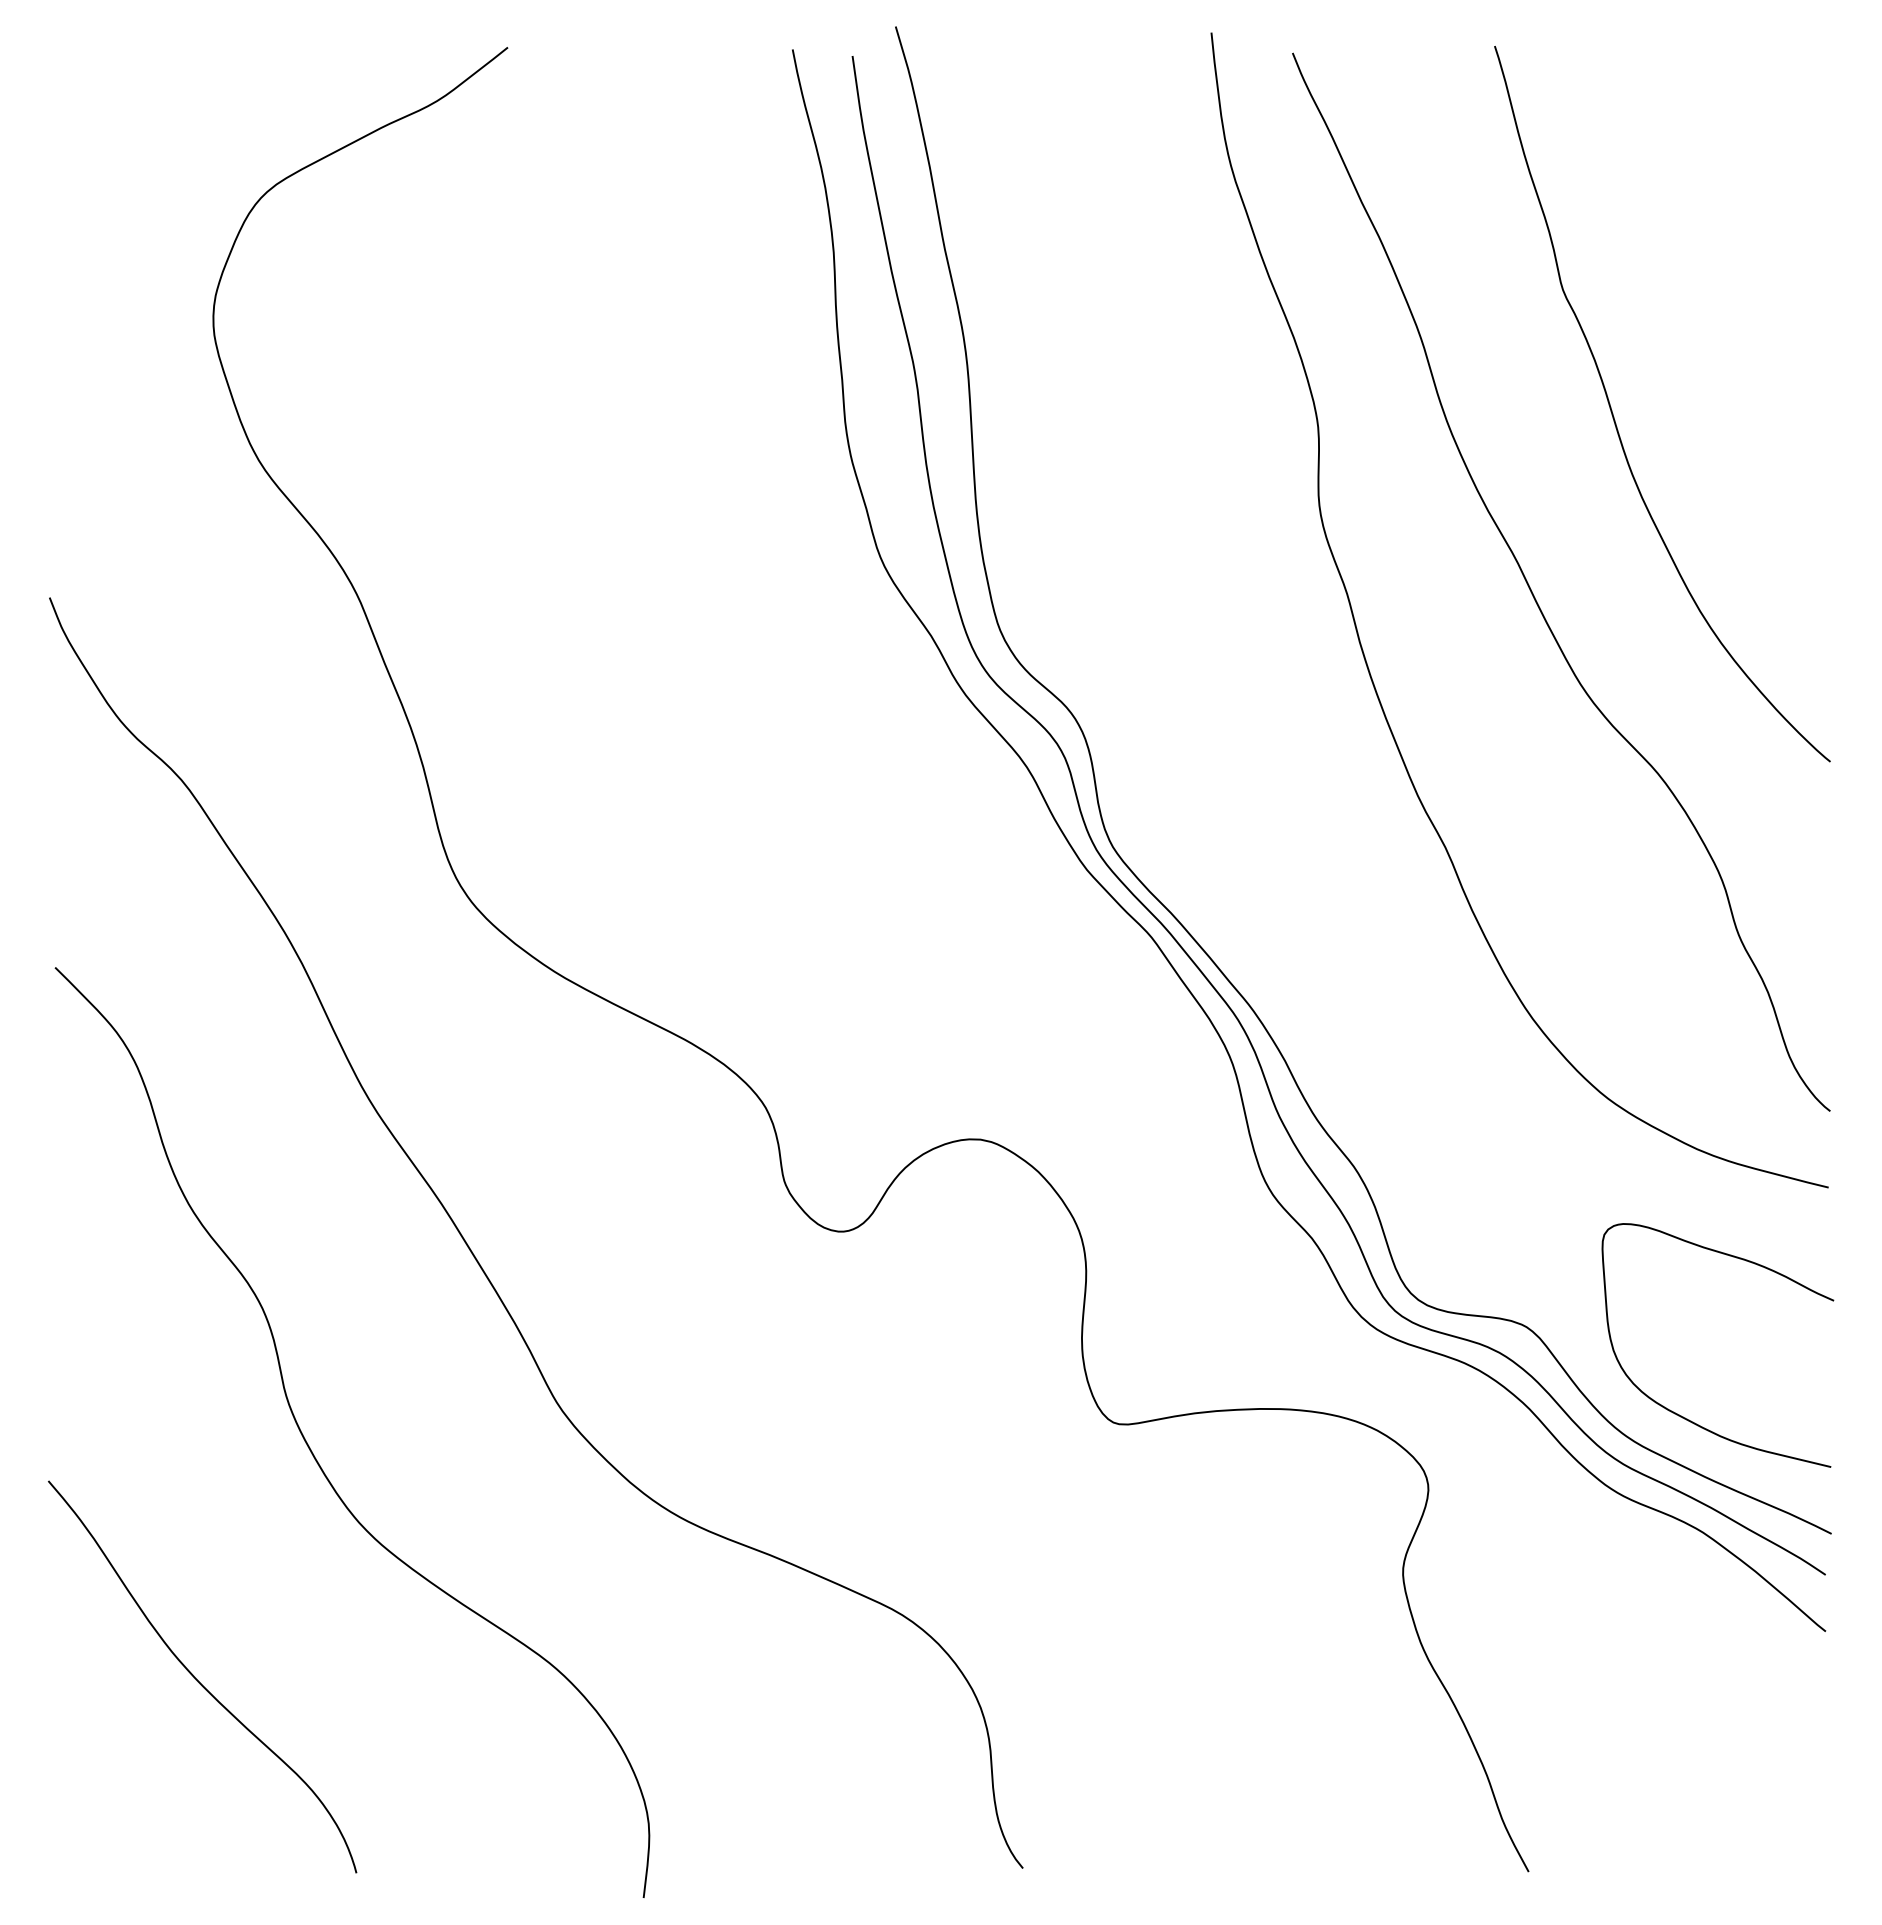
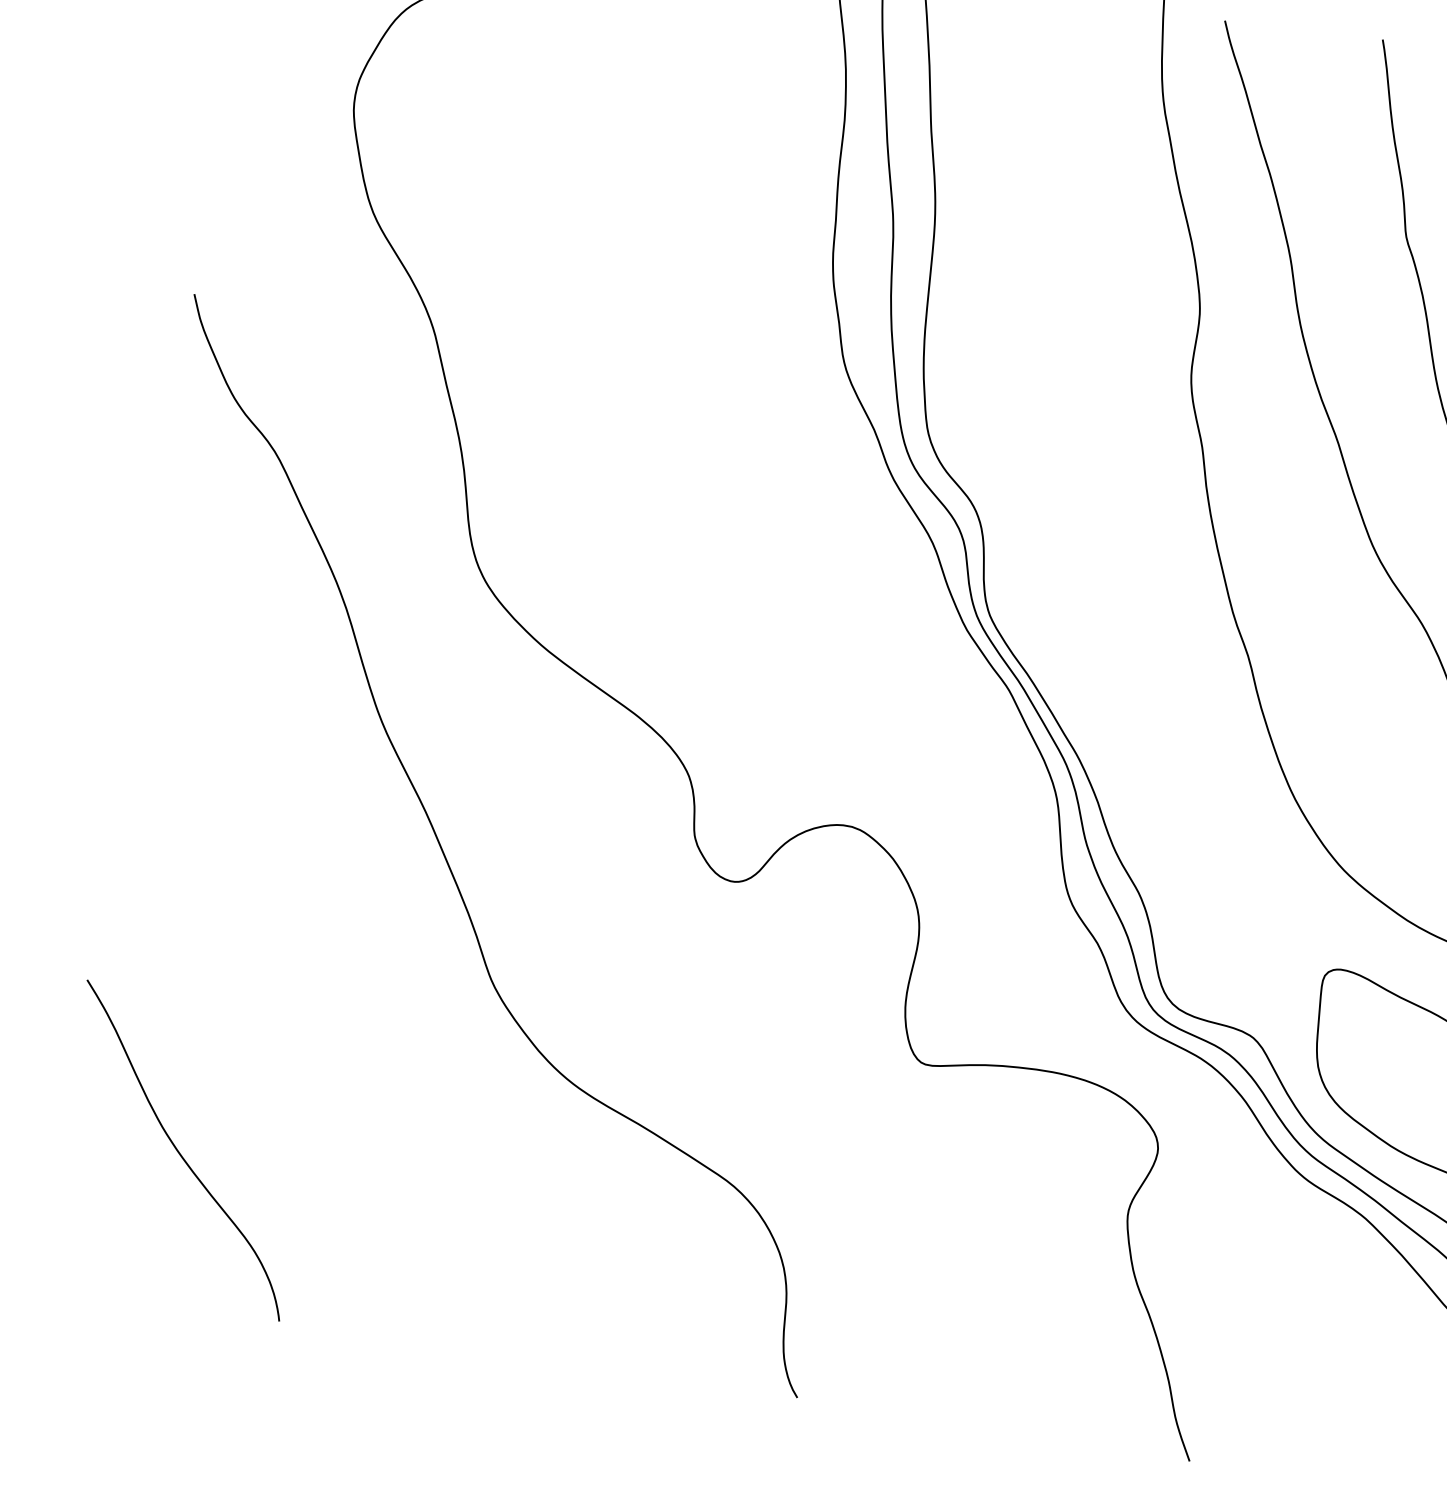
curve: (315, 1456) -> (297, 992), removed

